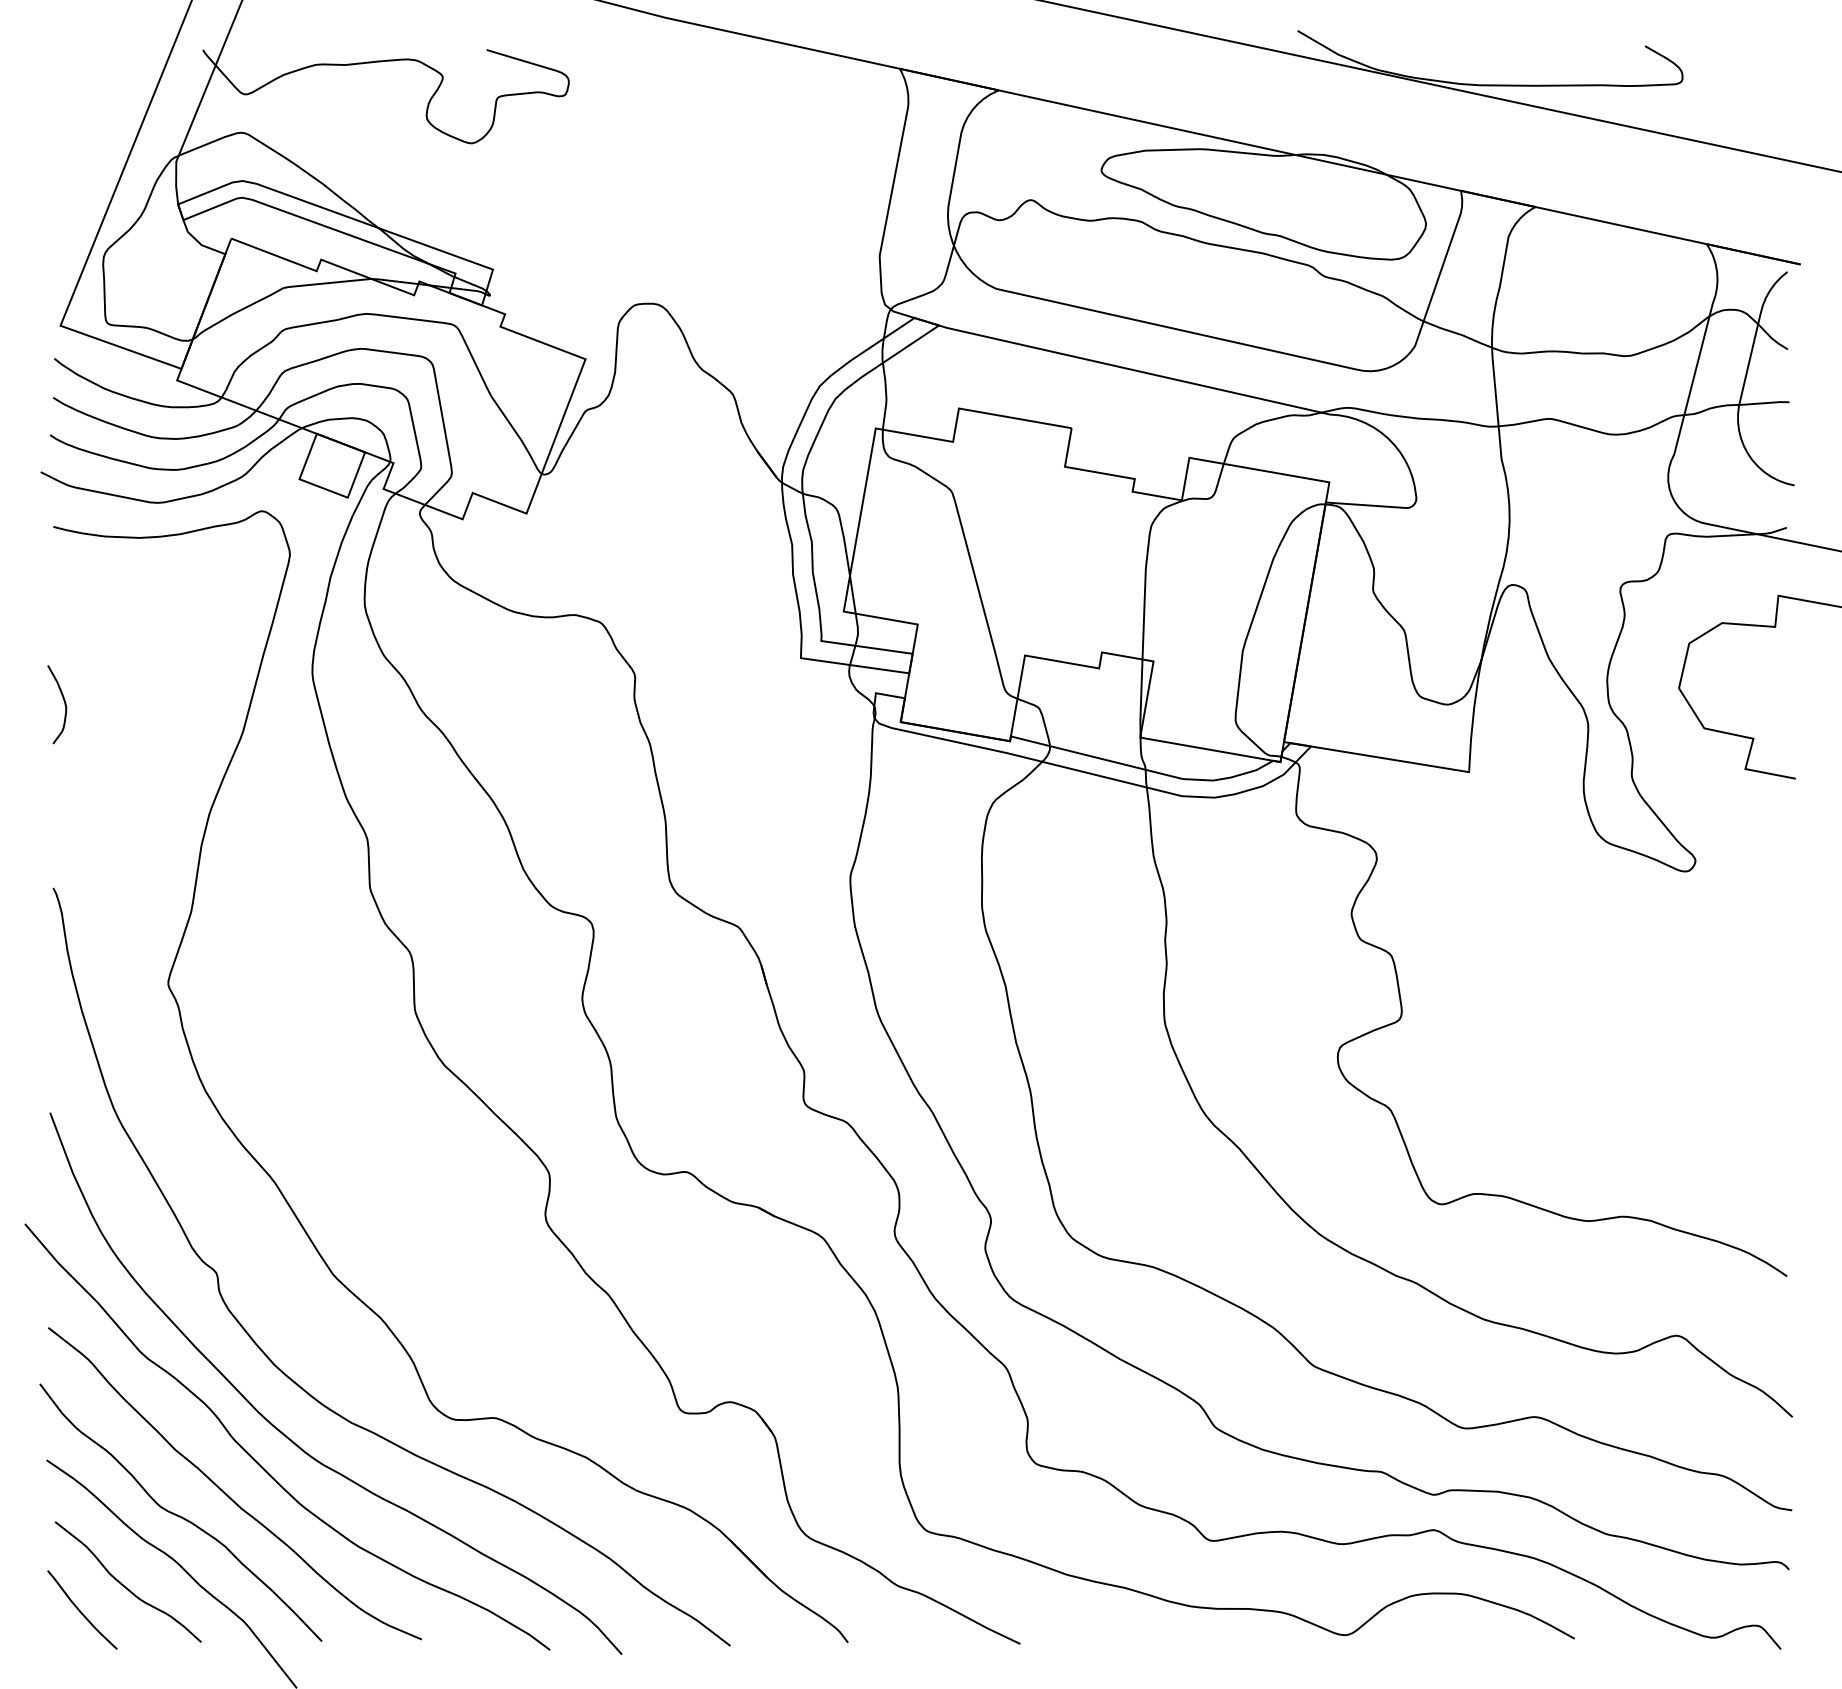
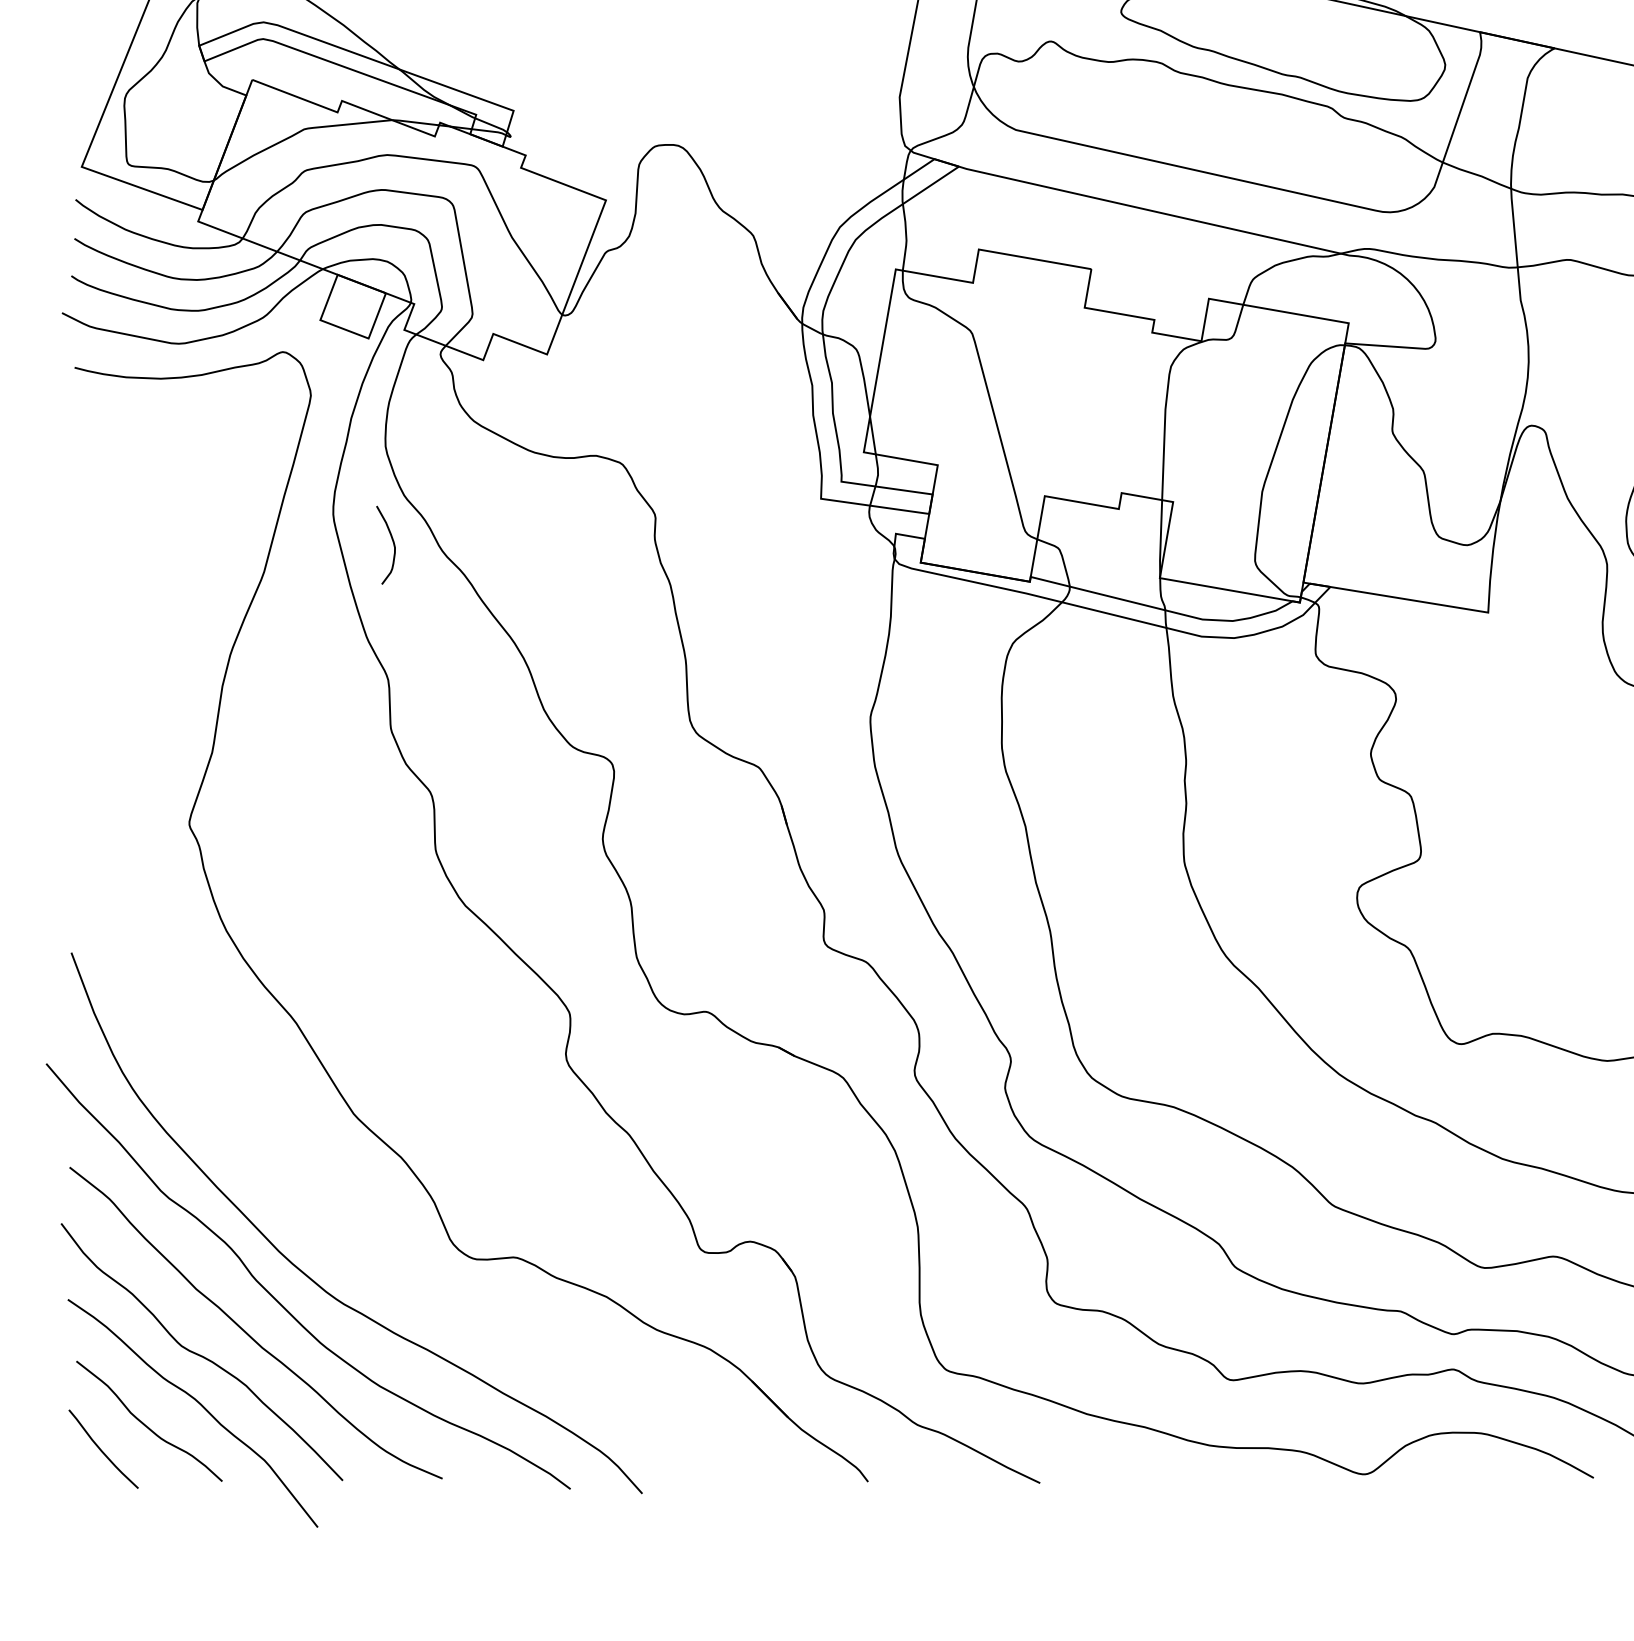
curve: (63, 701) -> (392, 542), moved
curve: (295, 1381) -> (316, 1221), removed

